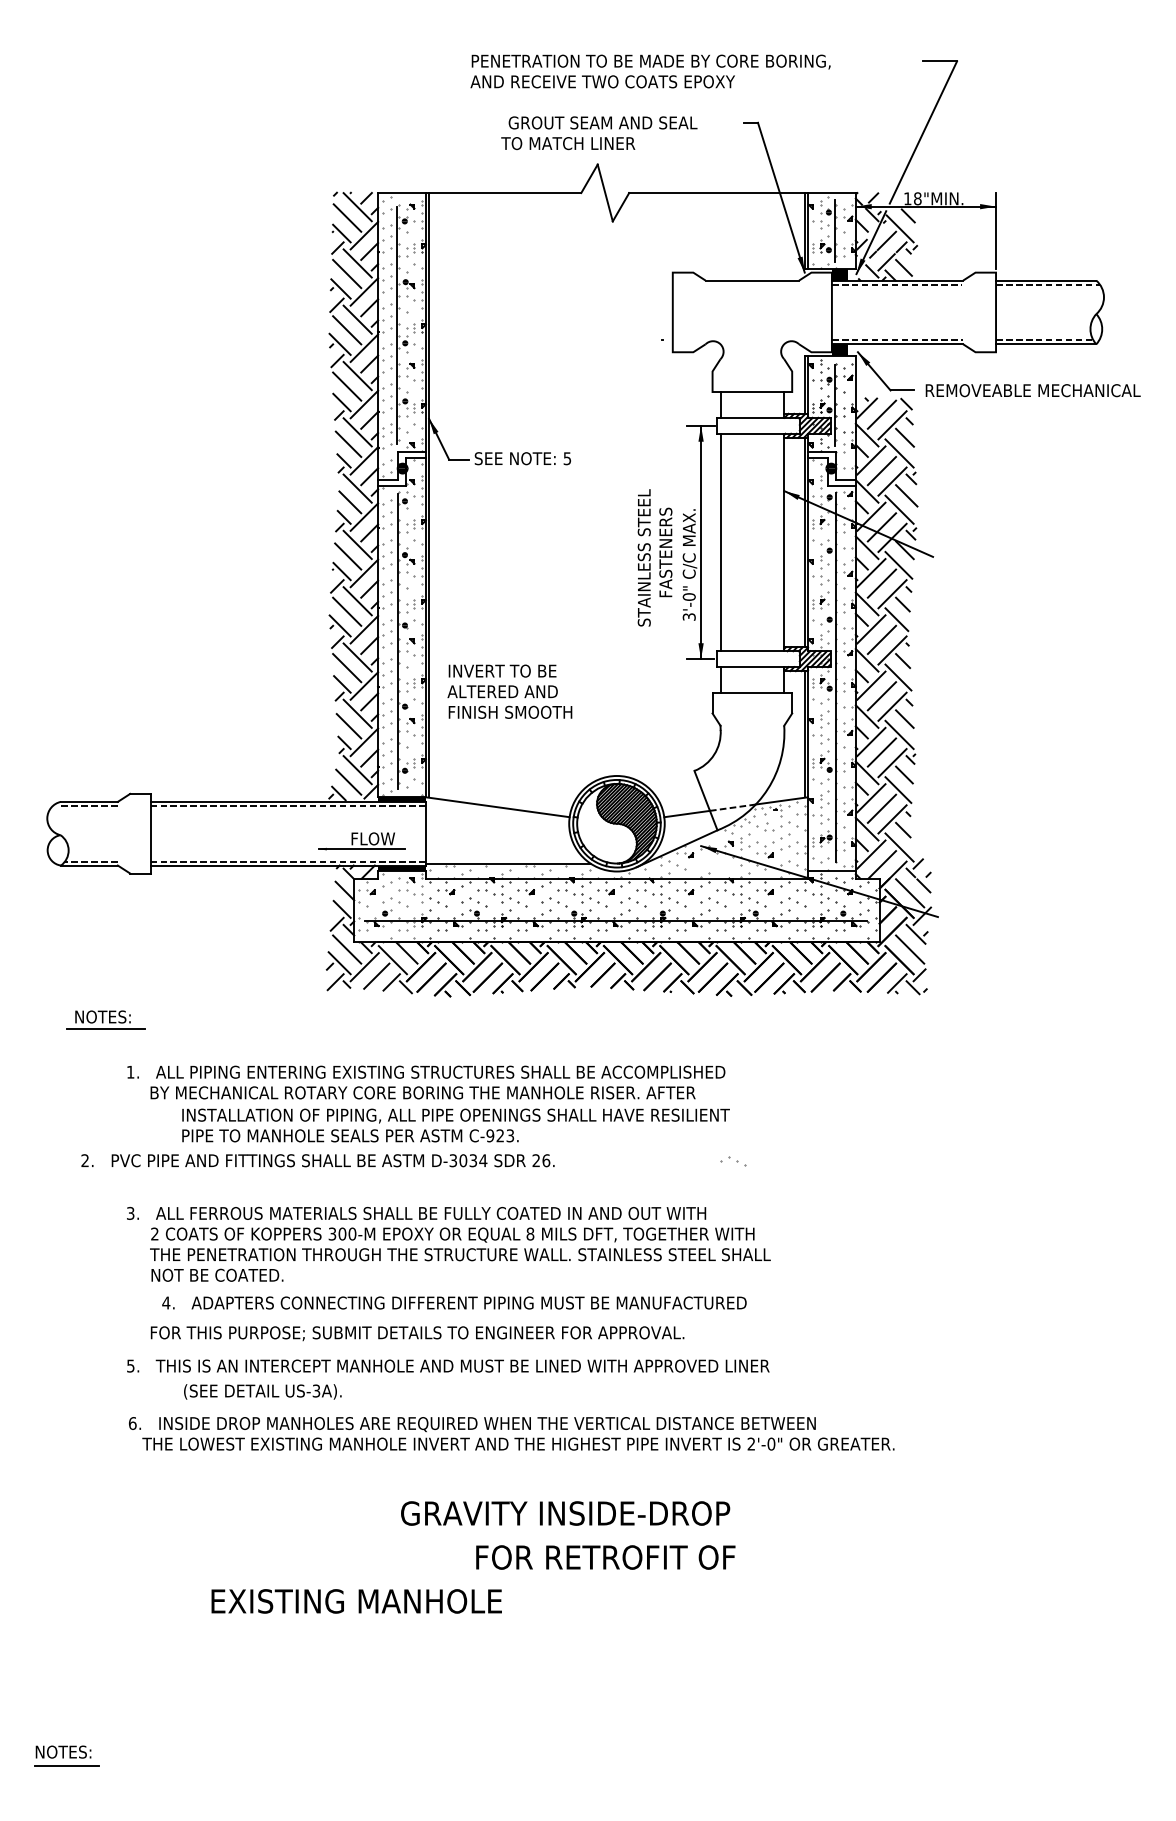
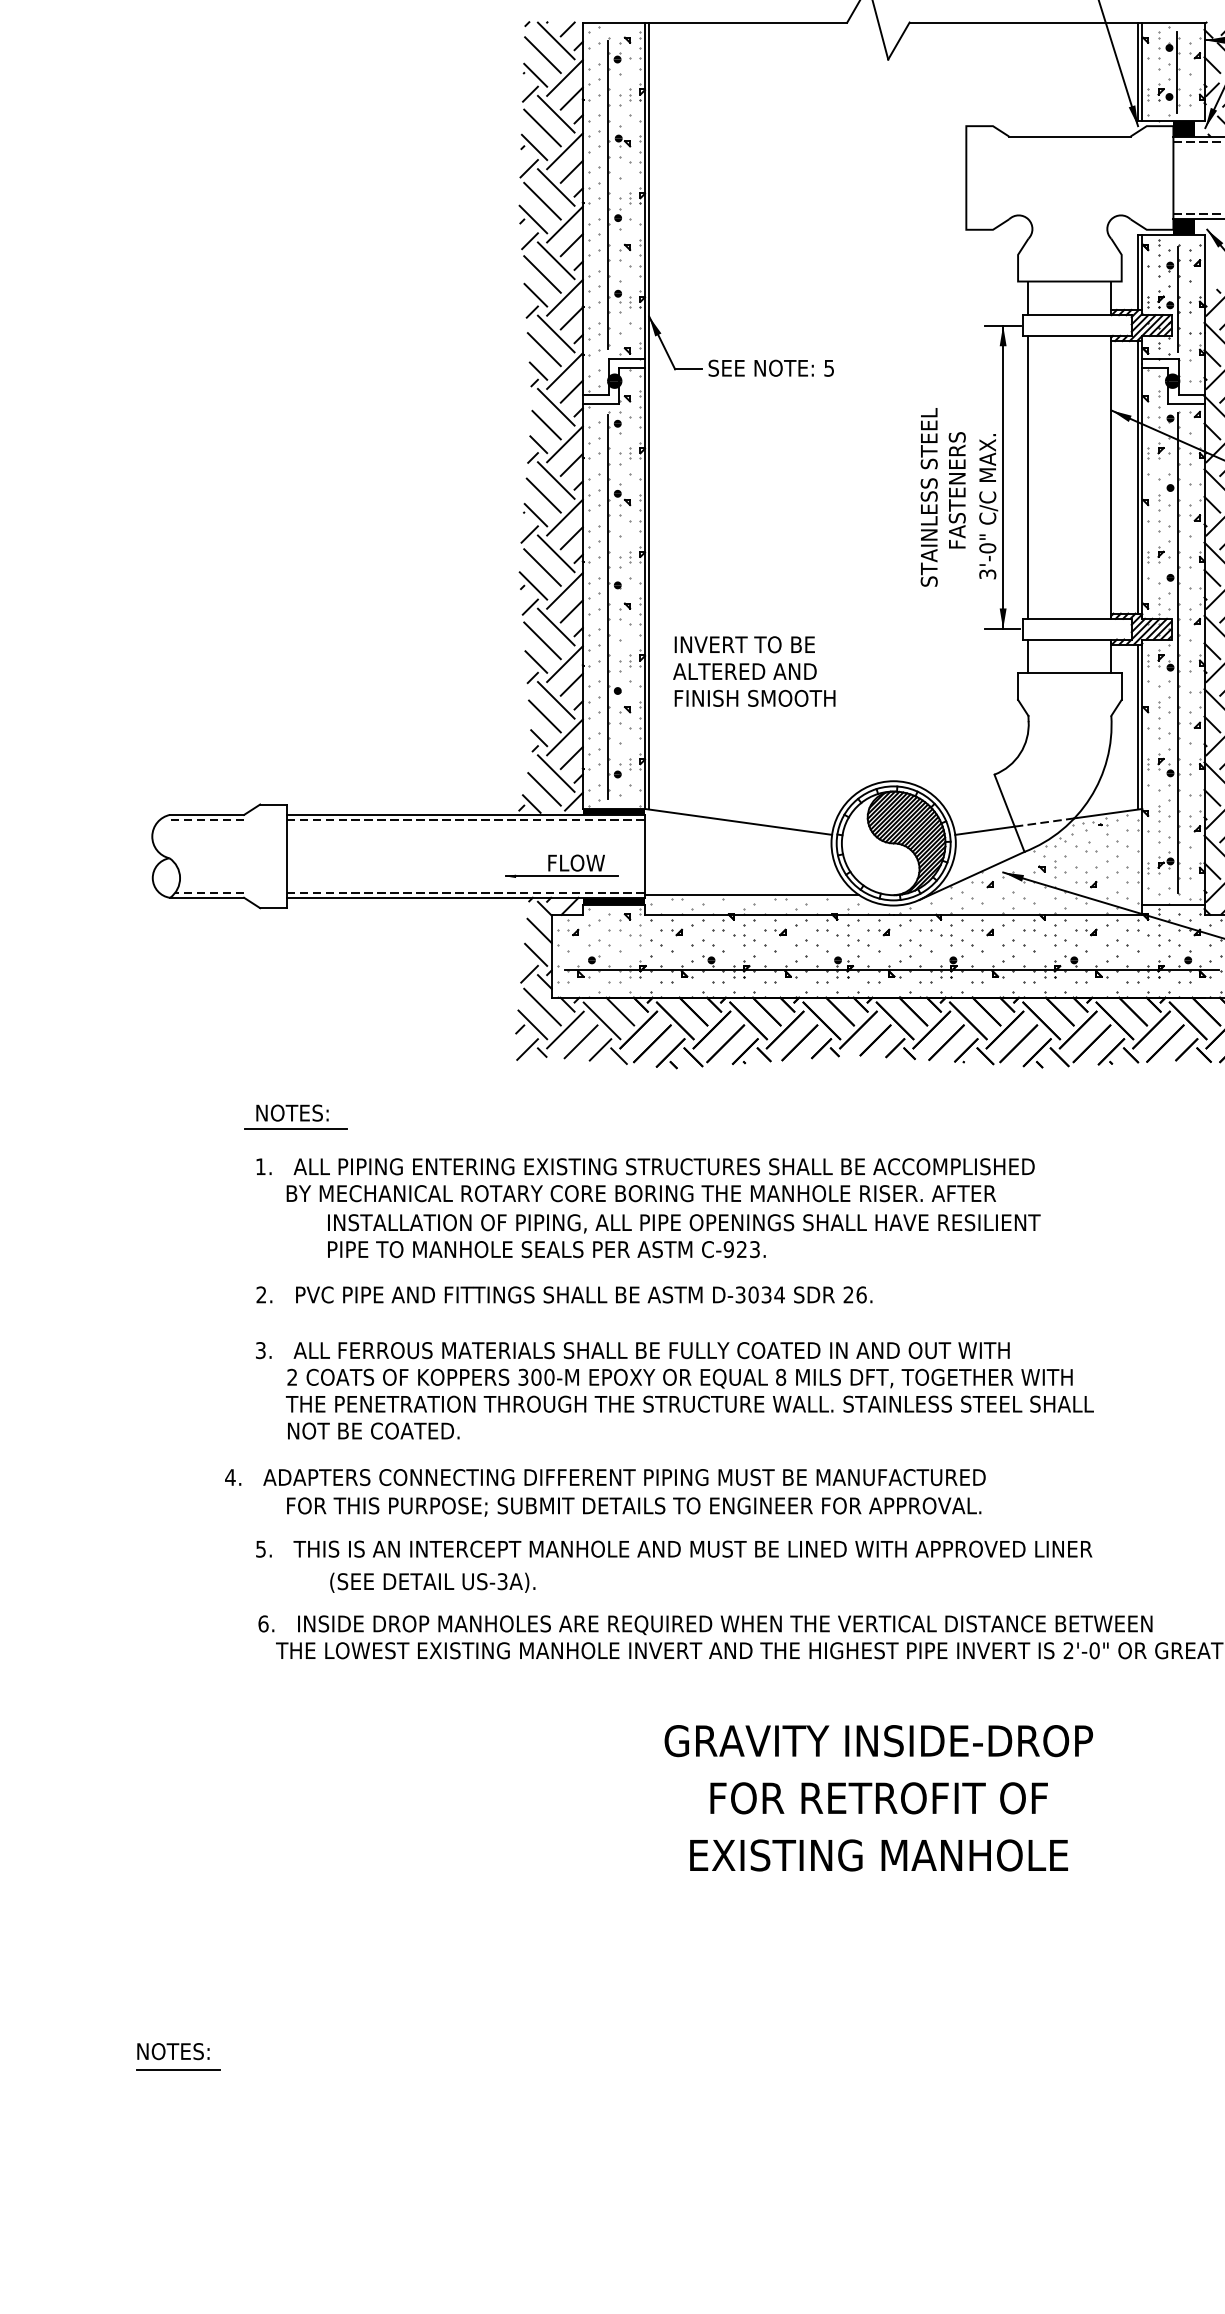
part: (105, 1019) -> (295, 1116), moved
text: (317, 1160) -> (563, 1294), moved
part: (733, 1161) -> (1019, 897), moved
text: (454, 1302) -> (605, 1476), moved
text: (565, 1513) -> (878, 1741), moved
text: (356, 1601) -> (878, 1855), moved

